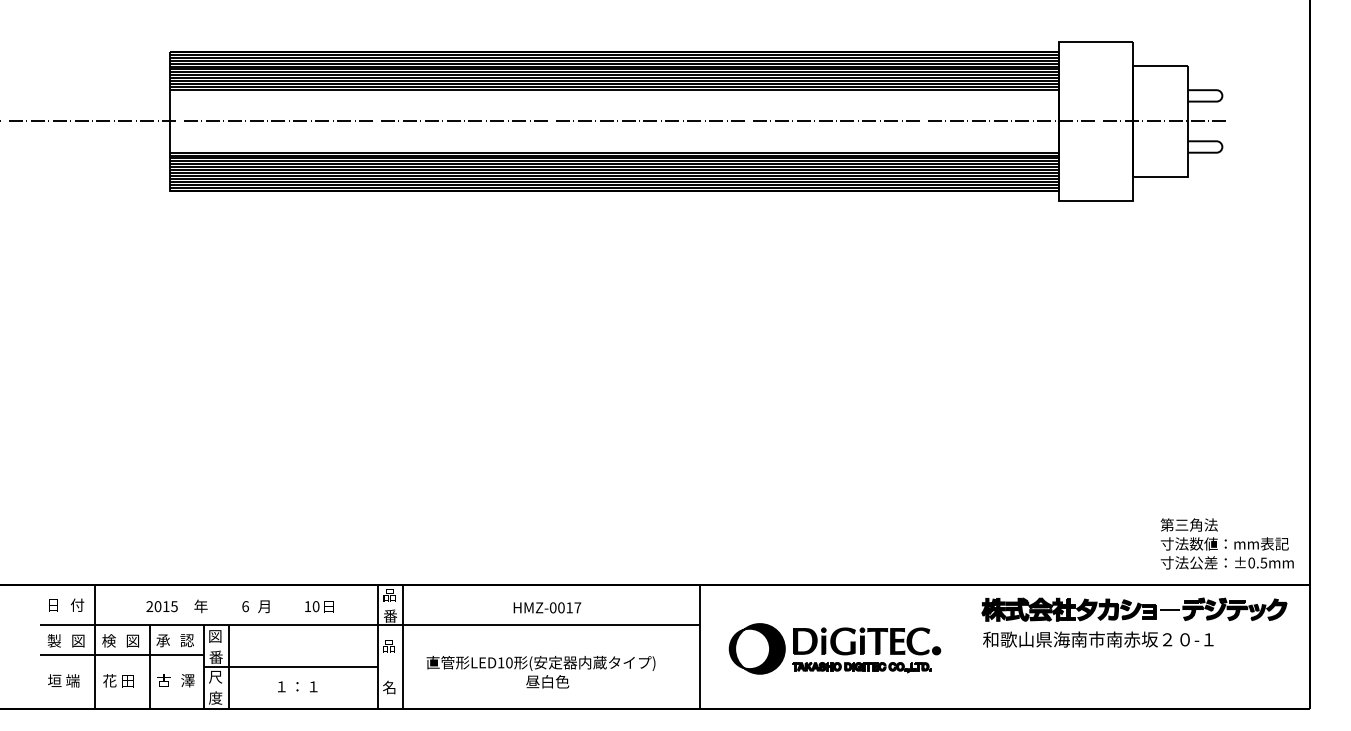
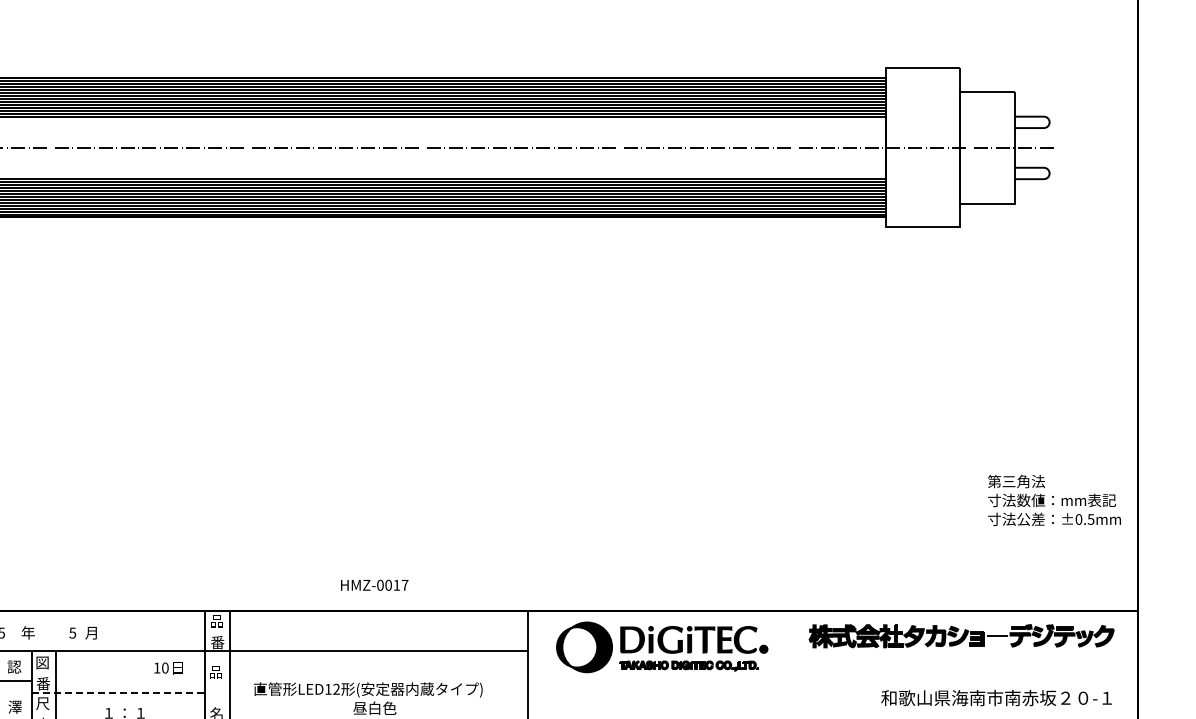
text: (1226, 543) -> (1053, 499), moved
text: (245, 606) -> (72, 632), 6 -> 5
text: (319, 606) -> (168, 667), moved
text: (547, 607) -> (374, 584), moved
part: (1098, 639) -> (996, 697), moved
part: (834, 648) -> (661, 646), moved
text: (509, 662) -> (336, 688), LED10 -> LED12
line: (291, 666) -> (118, 692), solid -> dashed

